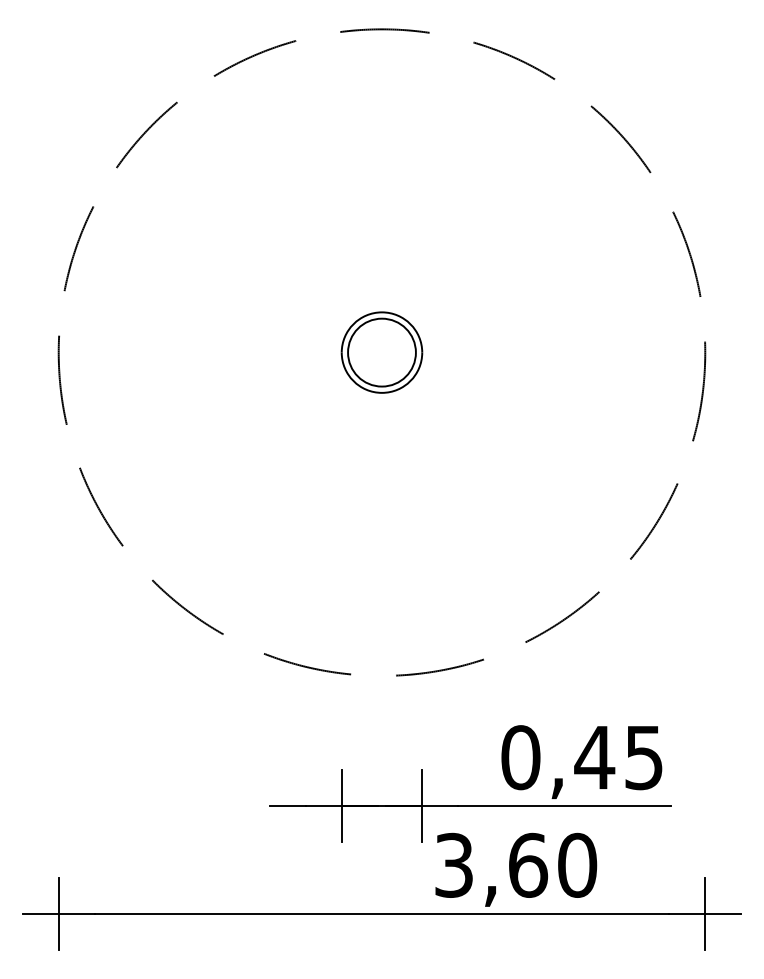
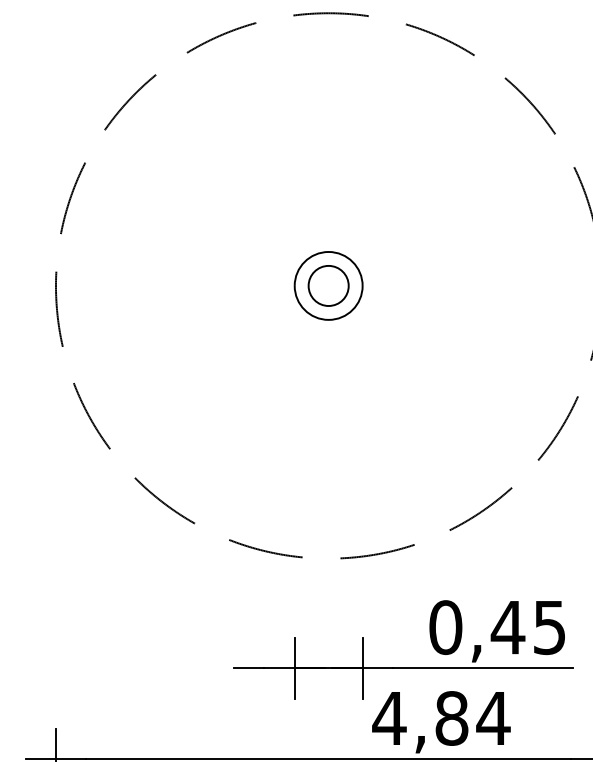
circle: (381, 352) -> (328, 285), size x0.7
text: (515, 864) -> (441, 717), 3,60 -> 4,84

